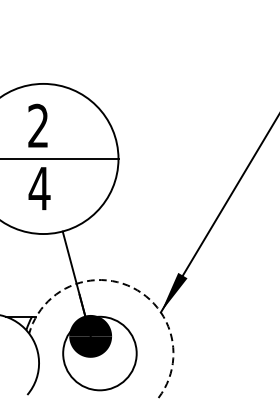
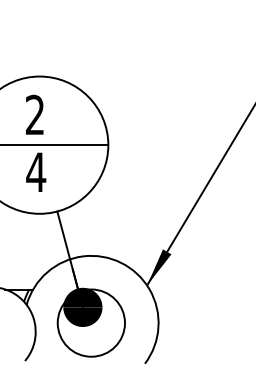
arc: (132, 287) -> (121, 262), dashed -> solid

